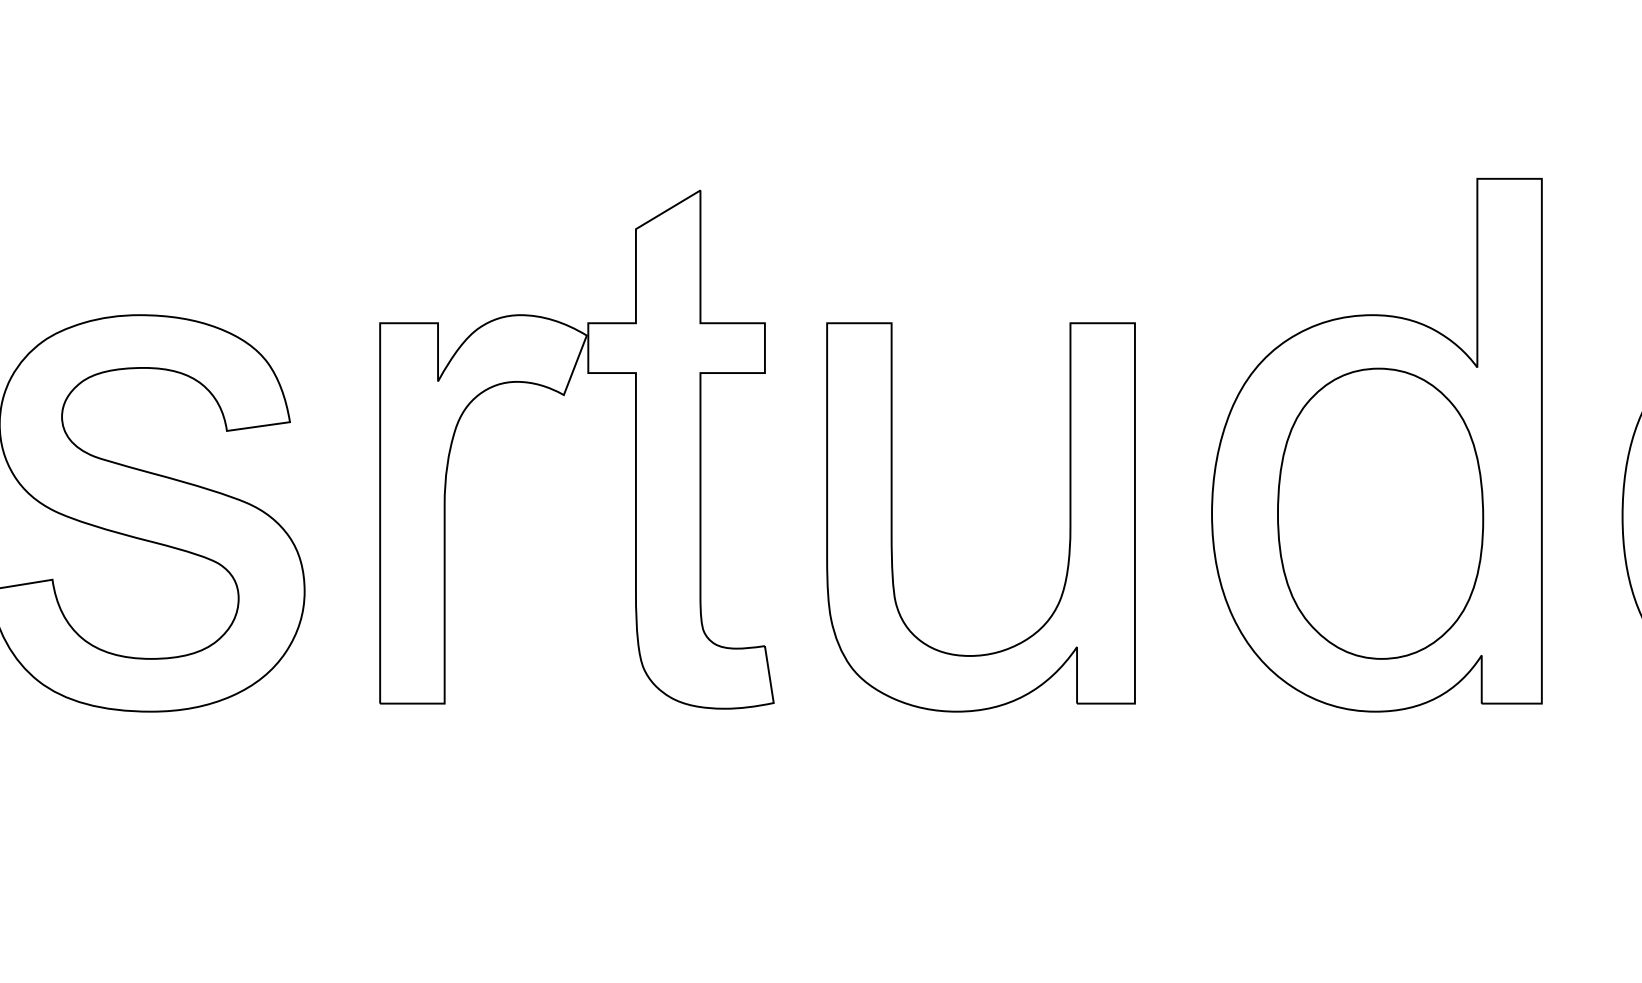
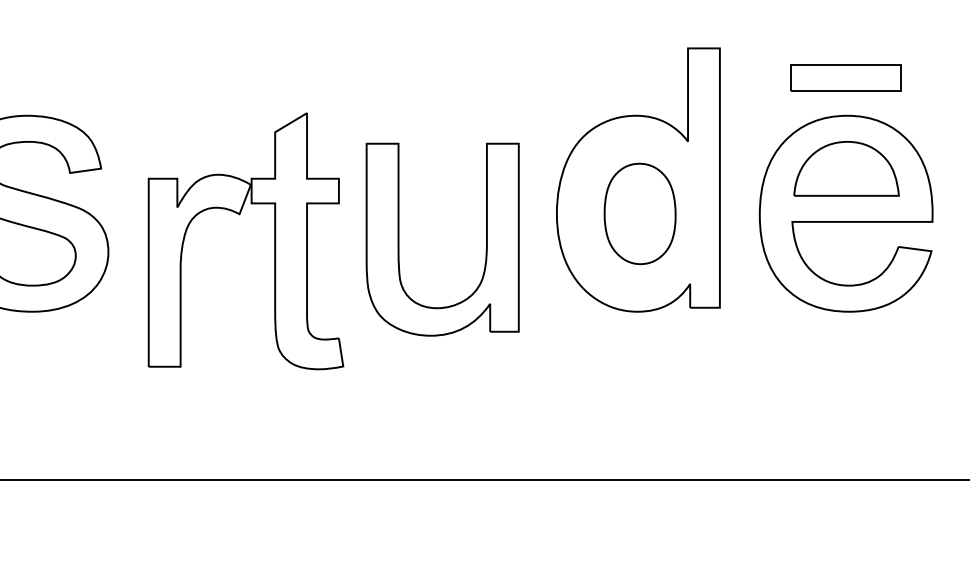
part: (563, 397) -> (239, 215), moved
part: (1379, 512) -> (639, 213), size x0.7
part: (893, 516) -> (399, 239), moved

